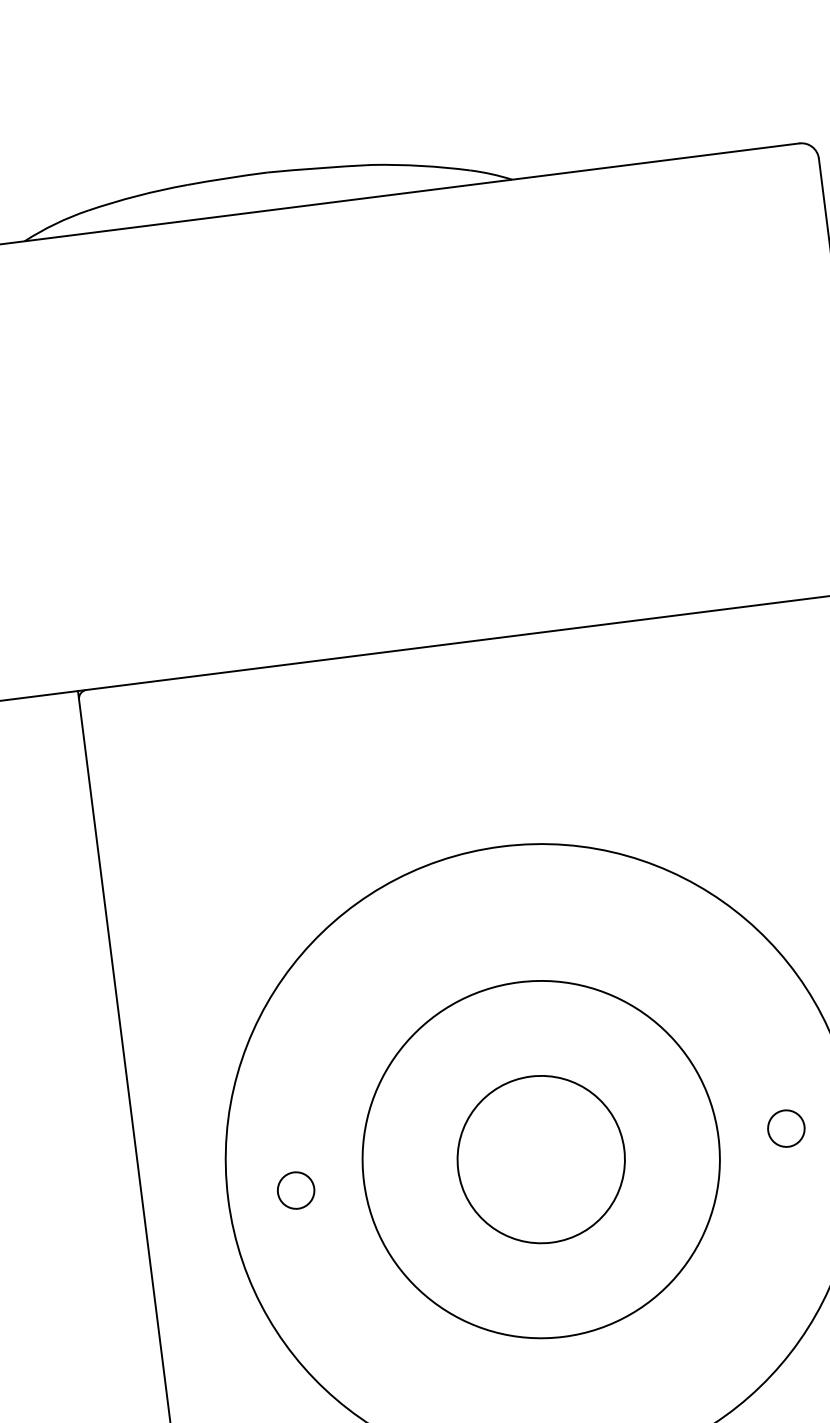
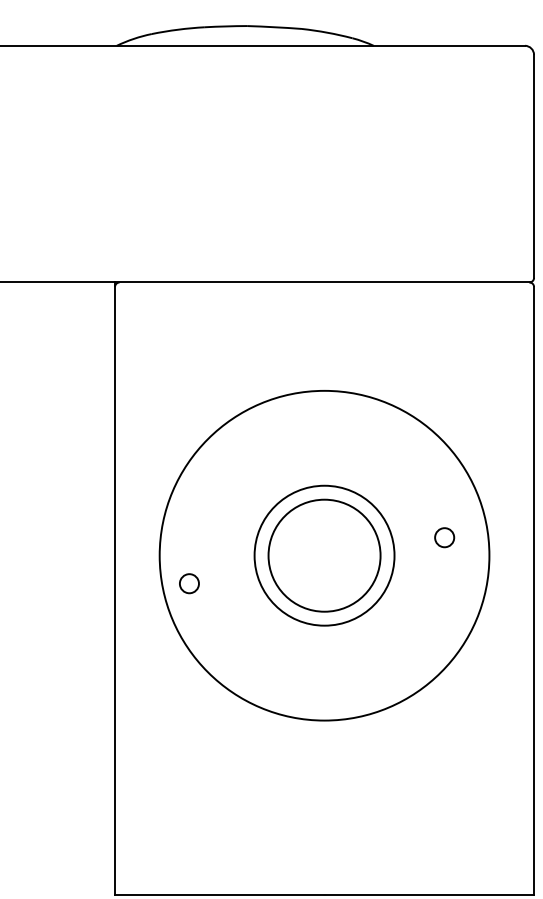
circle: (786, 1128) -> (444, 537), moved
circle: (541, 1159) -> (324, 555), size x0.6
circle: (541, 1159) -> (324, 555), size x1.6
circle: (296, 1190) -> (189, 583), moved

